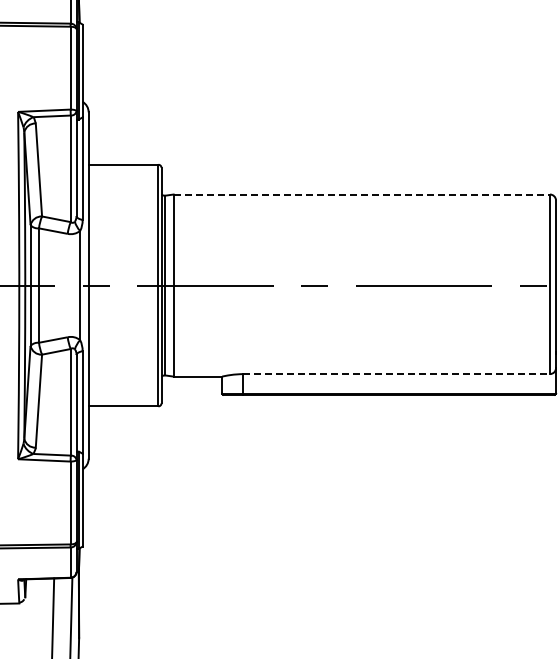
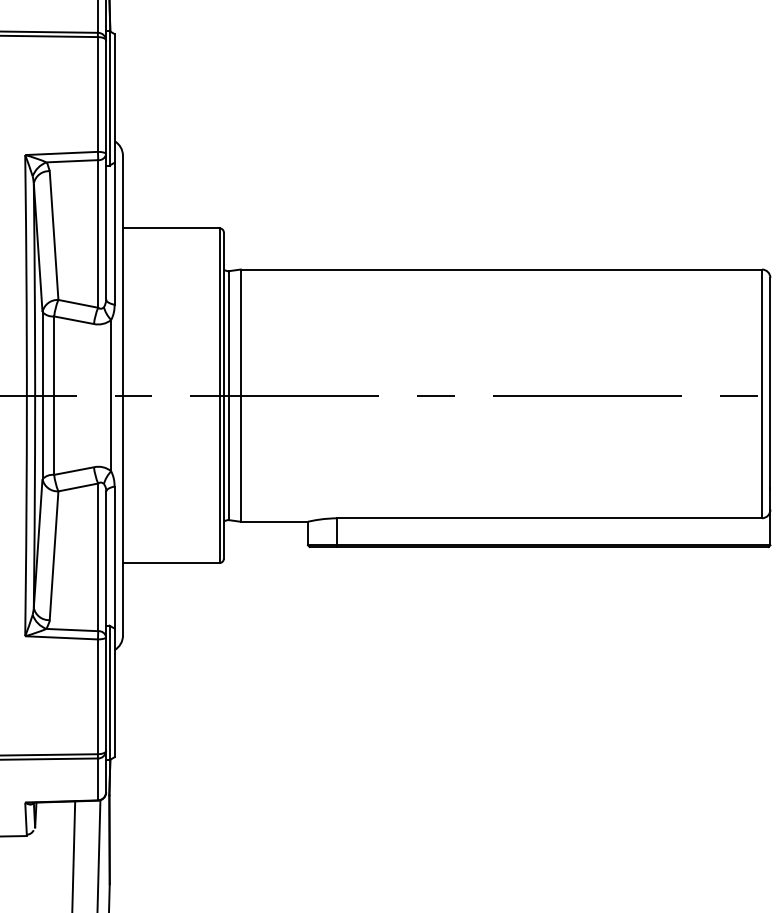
line: (362, 194) -> (502, 269), dashed -> solid
line: (397, 374) -> (550, 518), dashed -> solid

